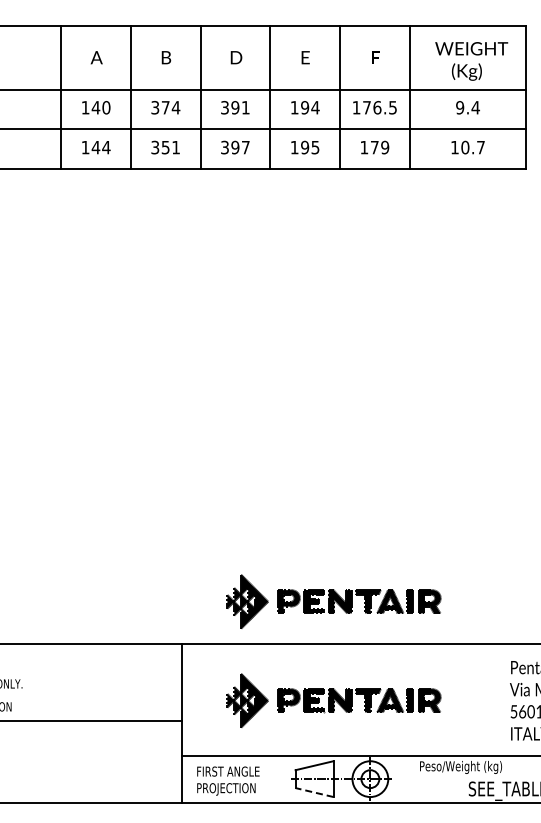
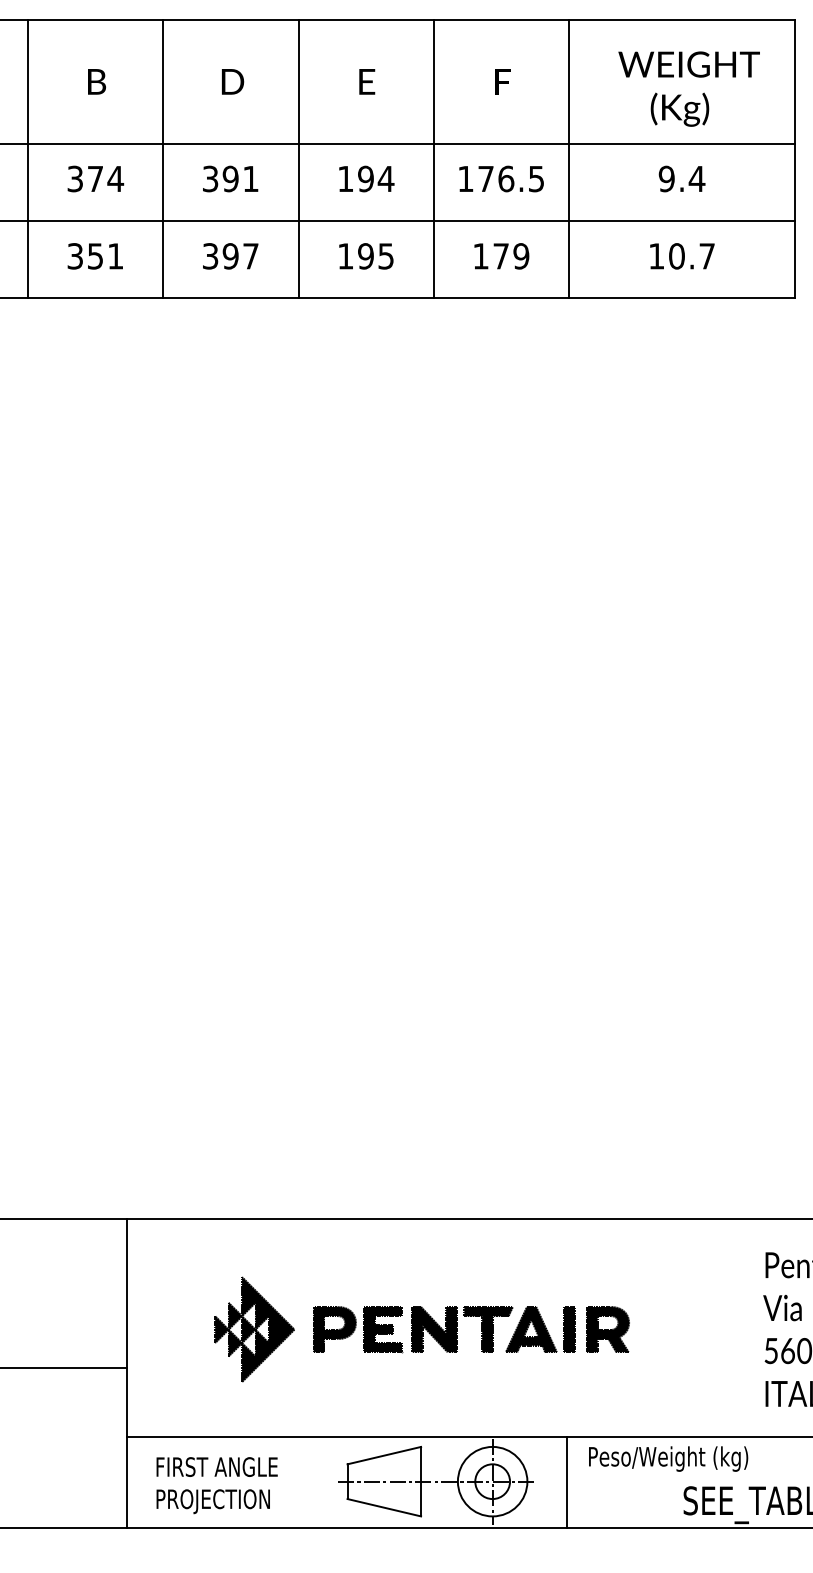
part: (333, 601) -> (421, 1137), removed
line: (408, 779) -> (566, 1482), added
line: (314, 792) -> (384, 1507), dashed -> solid

